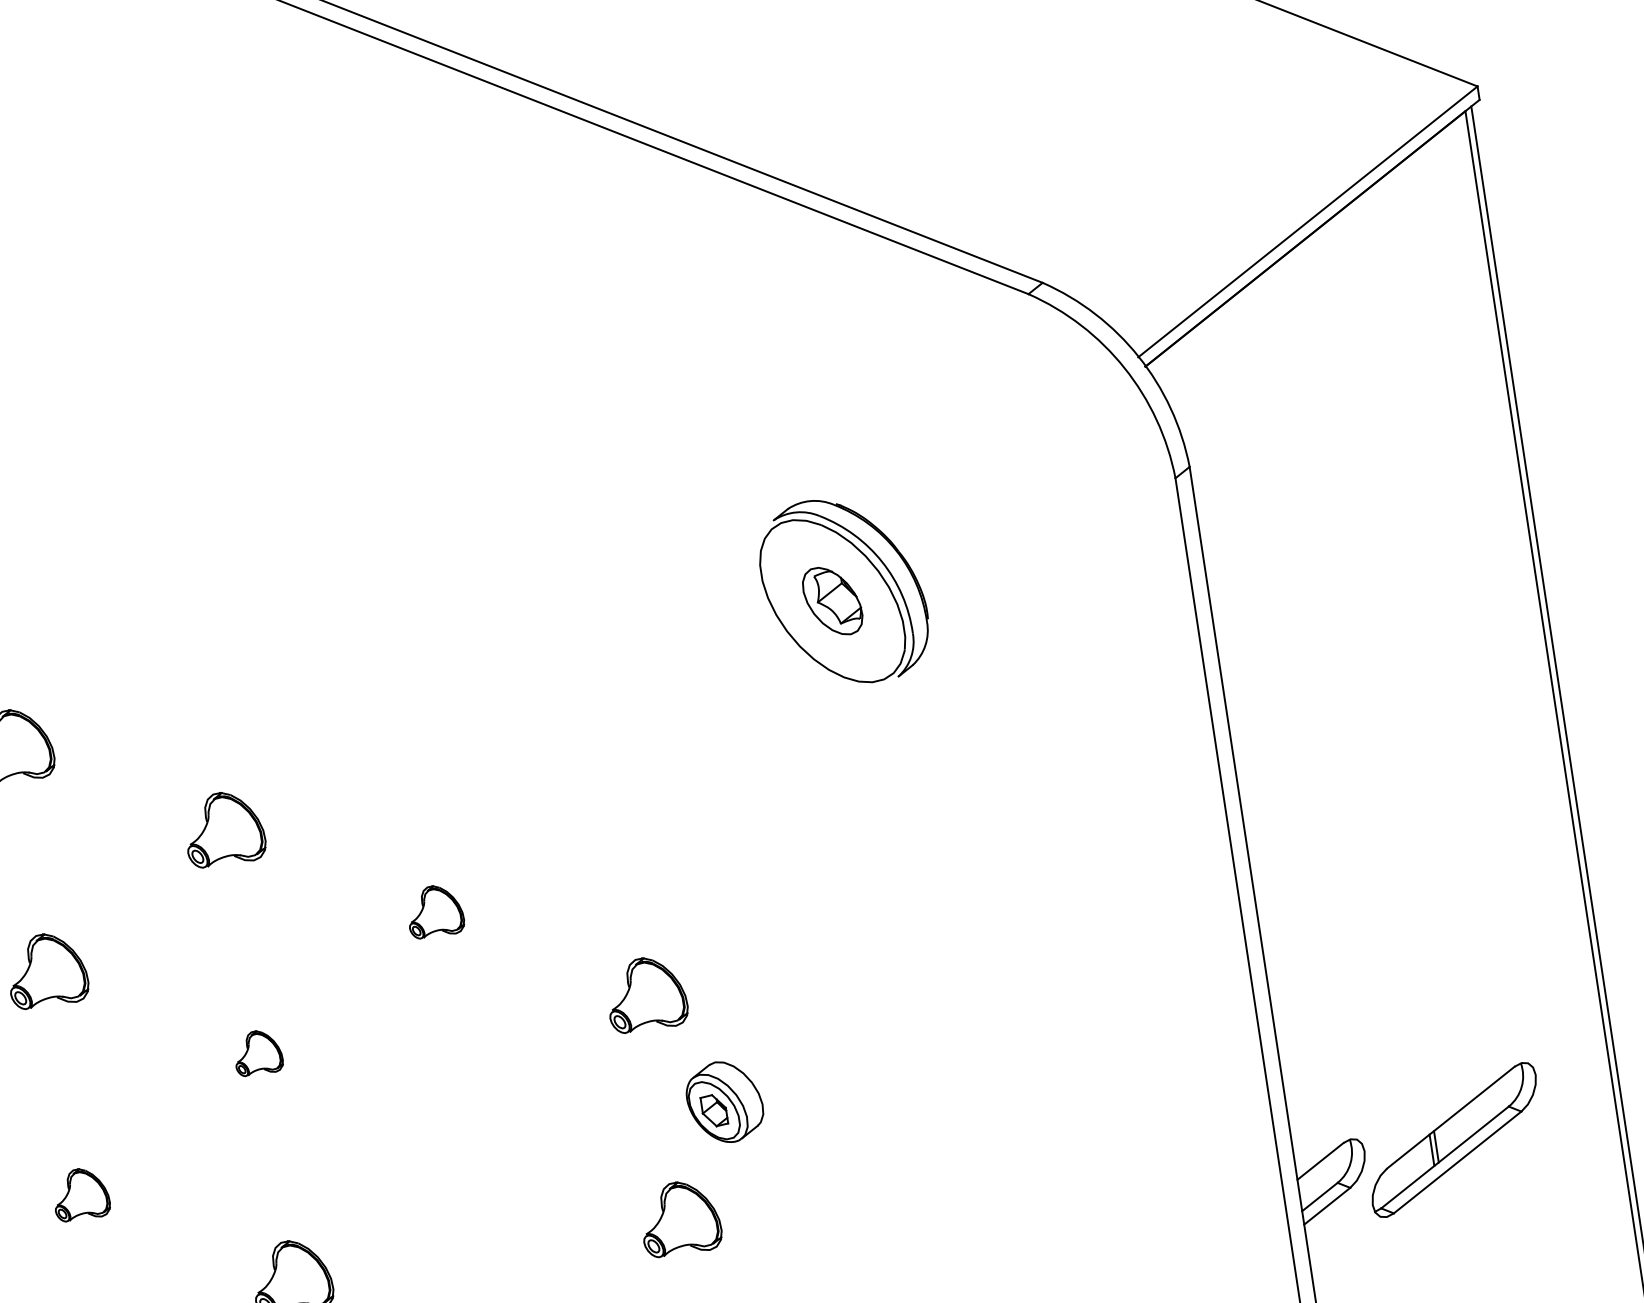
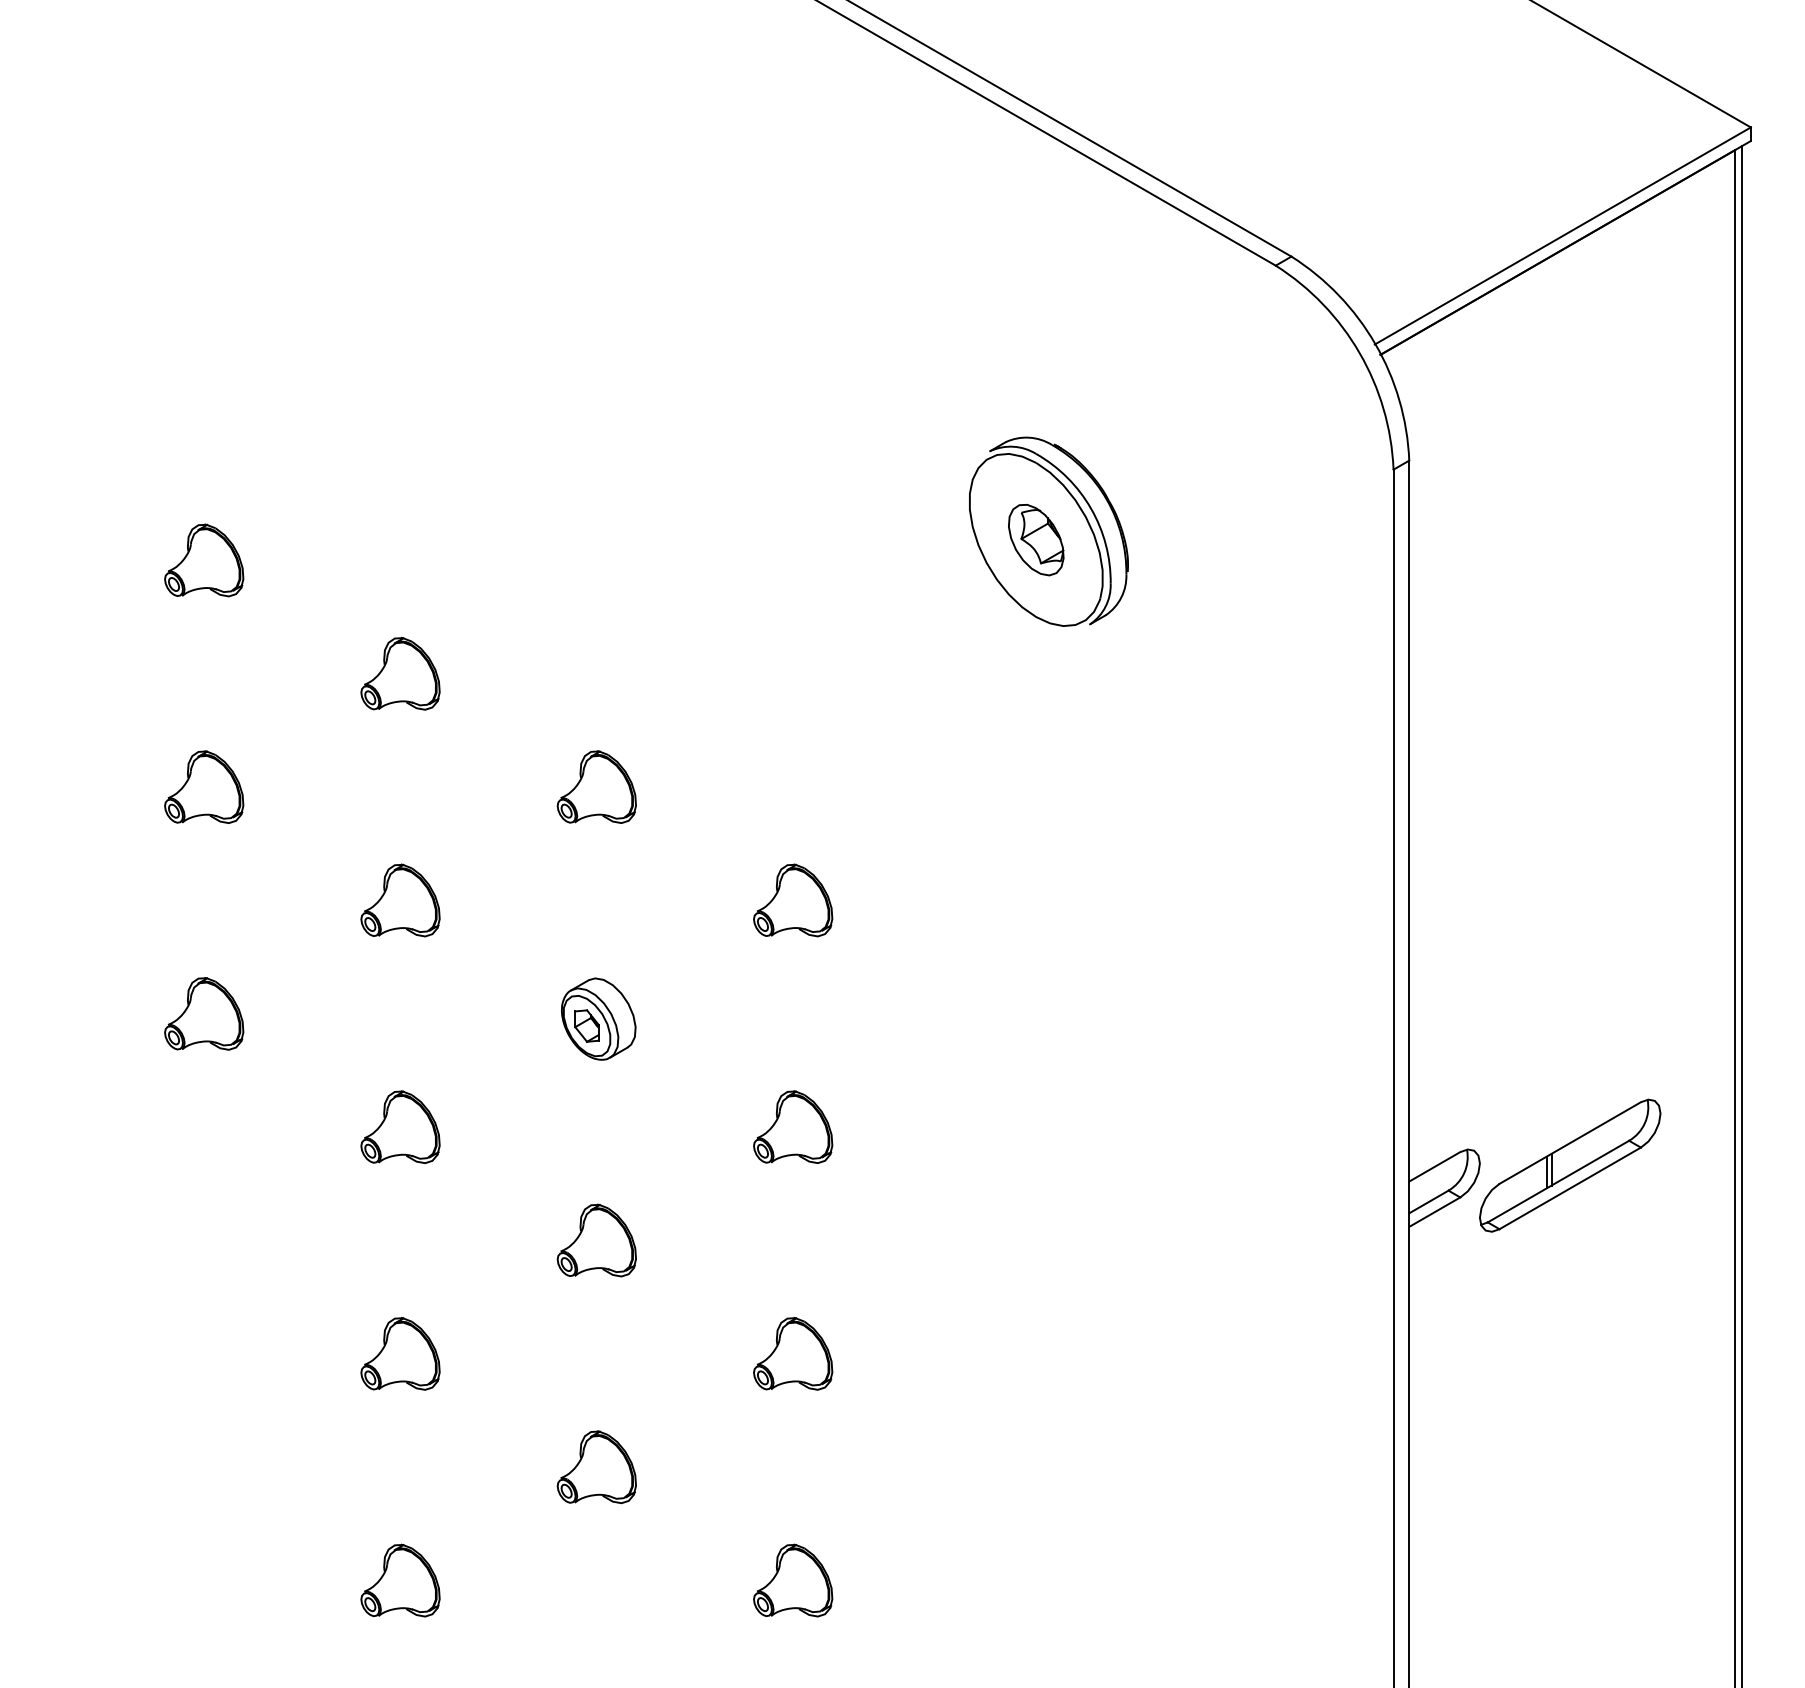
part: (434, 910) -> (596, 786), size x1.43
part: (258, 1052) -> (400, 900), size x1.67
part: (724, 1101) -> (598, 1018), moved
part: (81, 1193) -> (204, 1013), size x1.43

